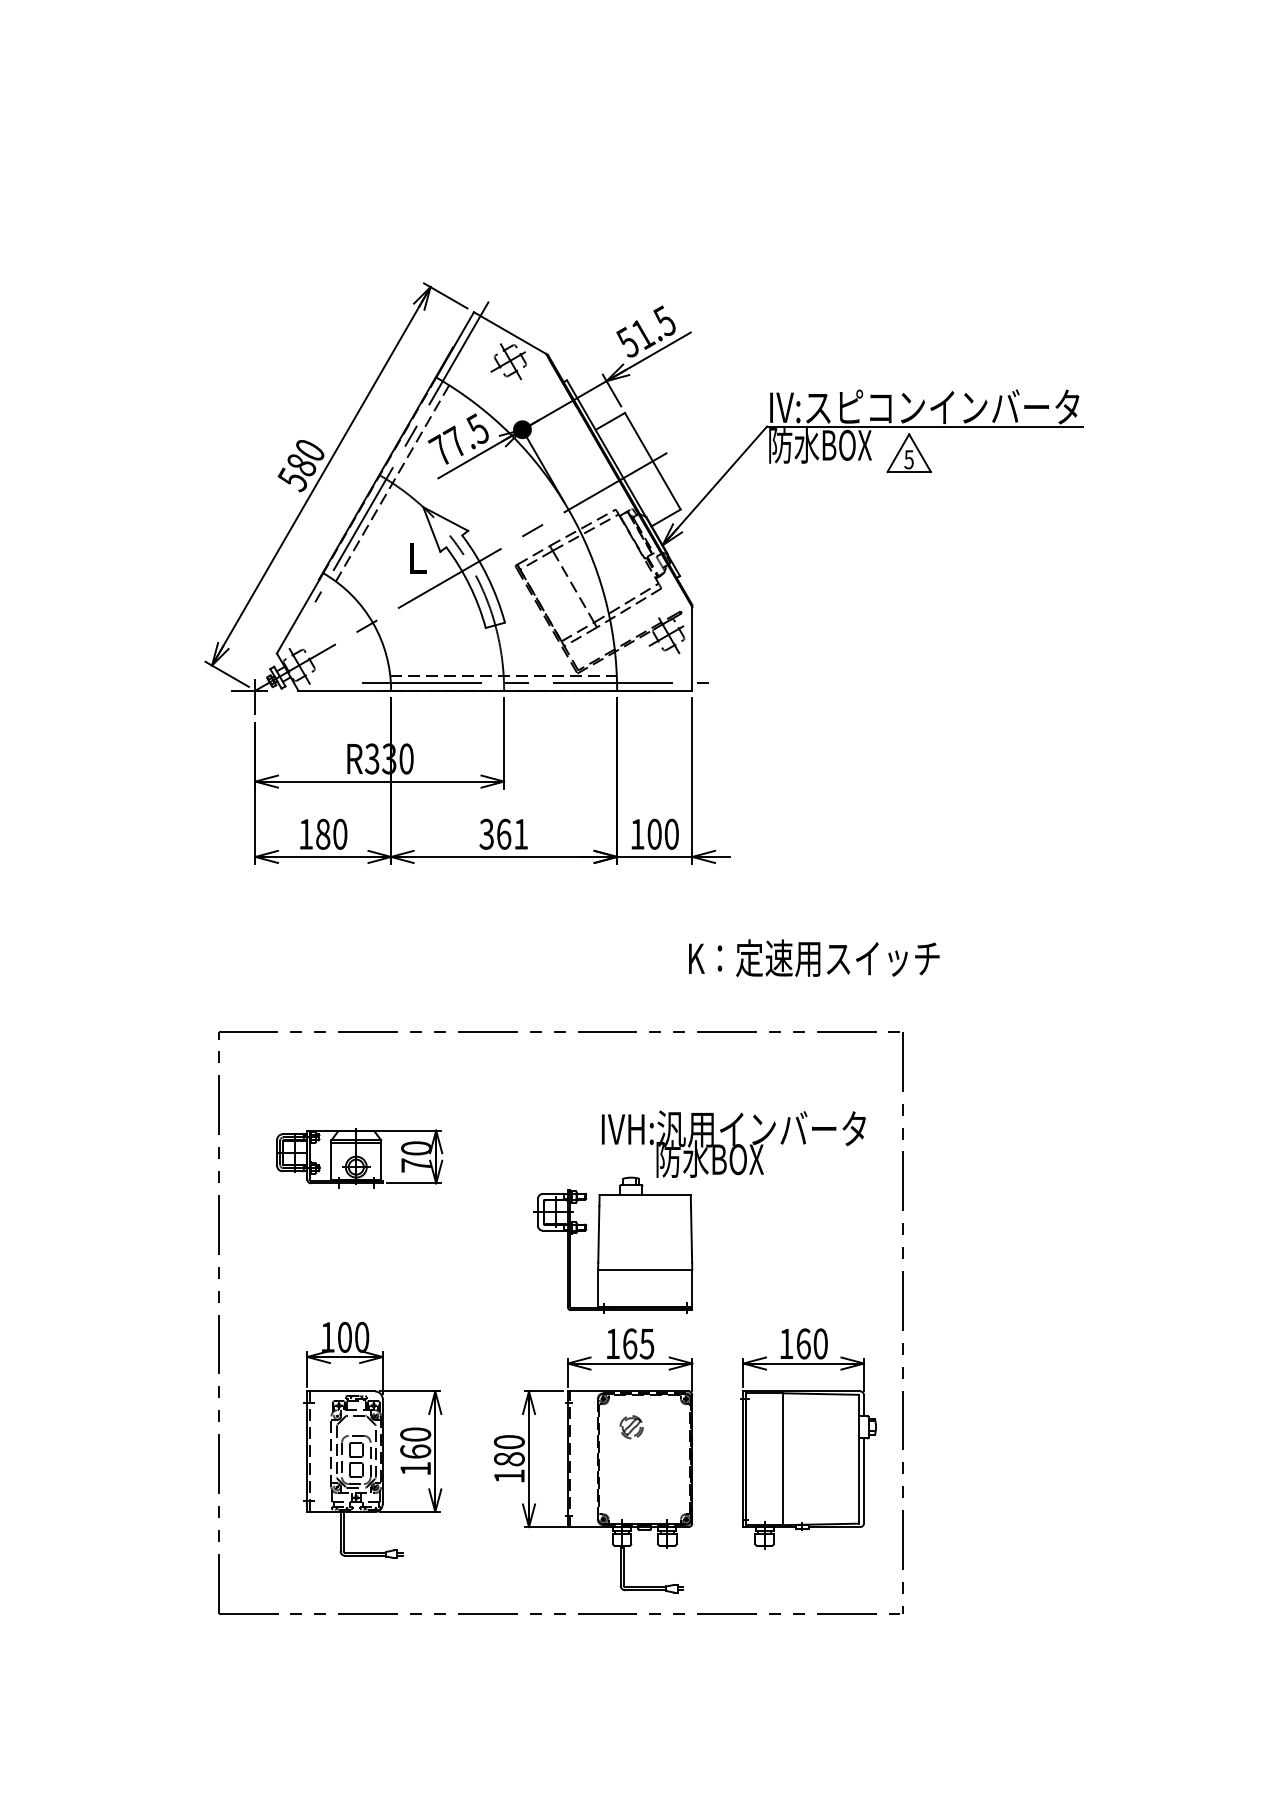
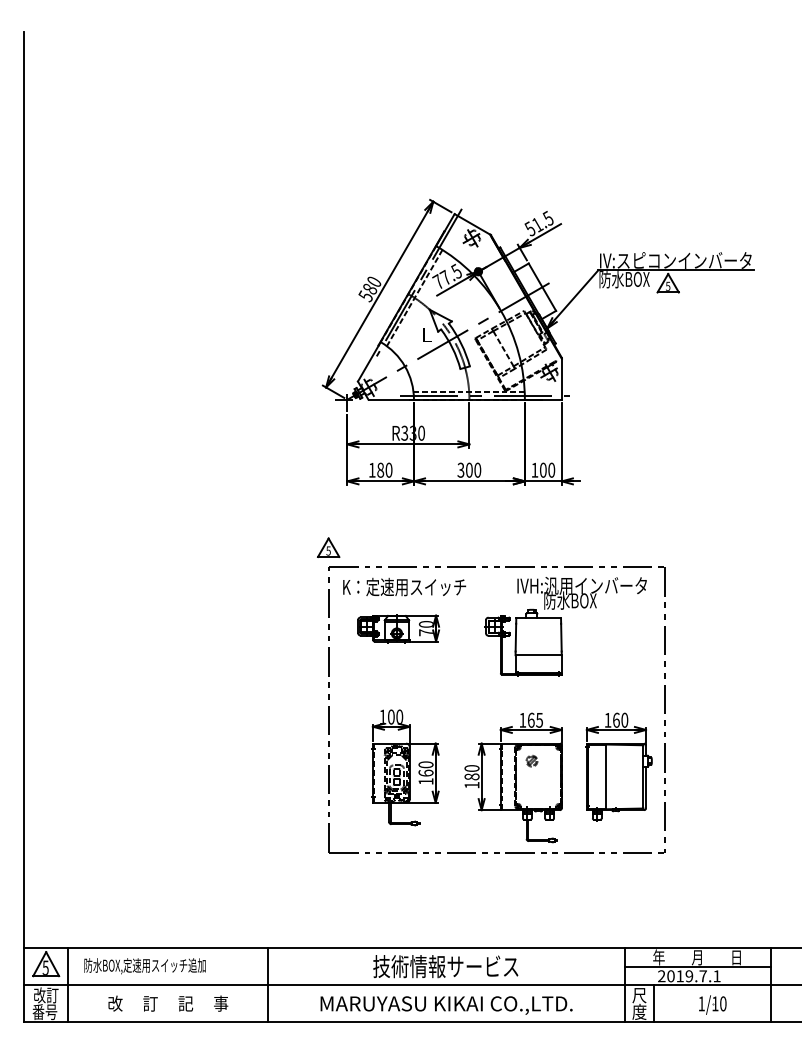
text: (512, 832) -> (473, 469), 361 -> 300
text: (814, 957) -> (404, 586), moved
part: (216, 991) -> (328, 547), added
part: (699, 1211) -> (565, 626), moved

